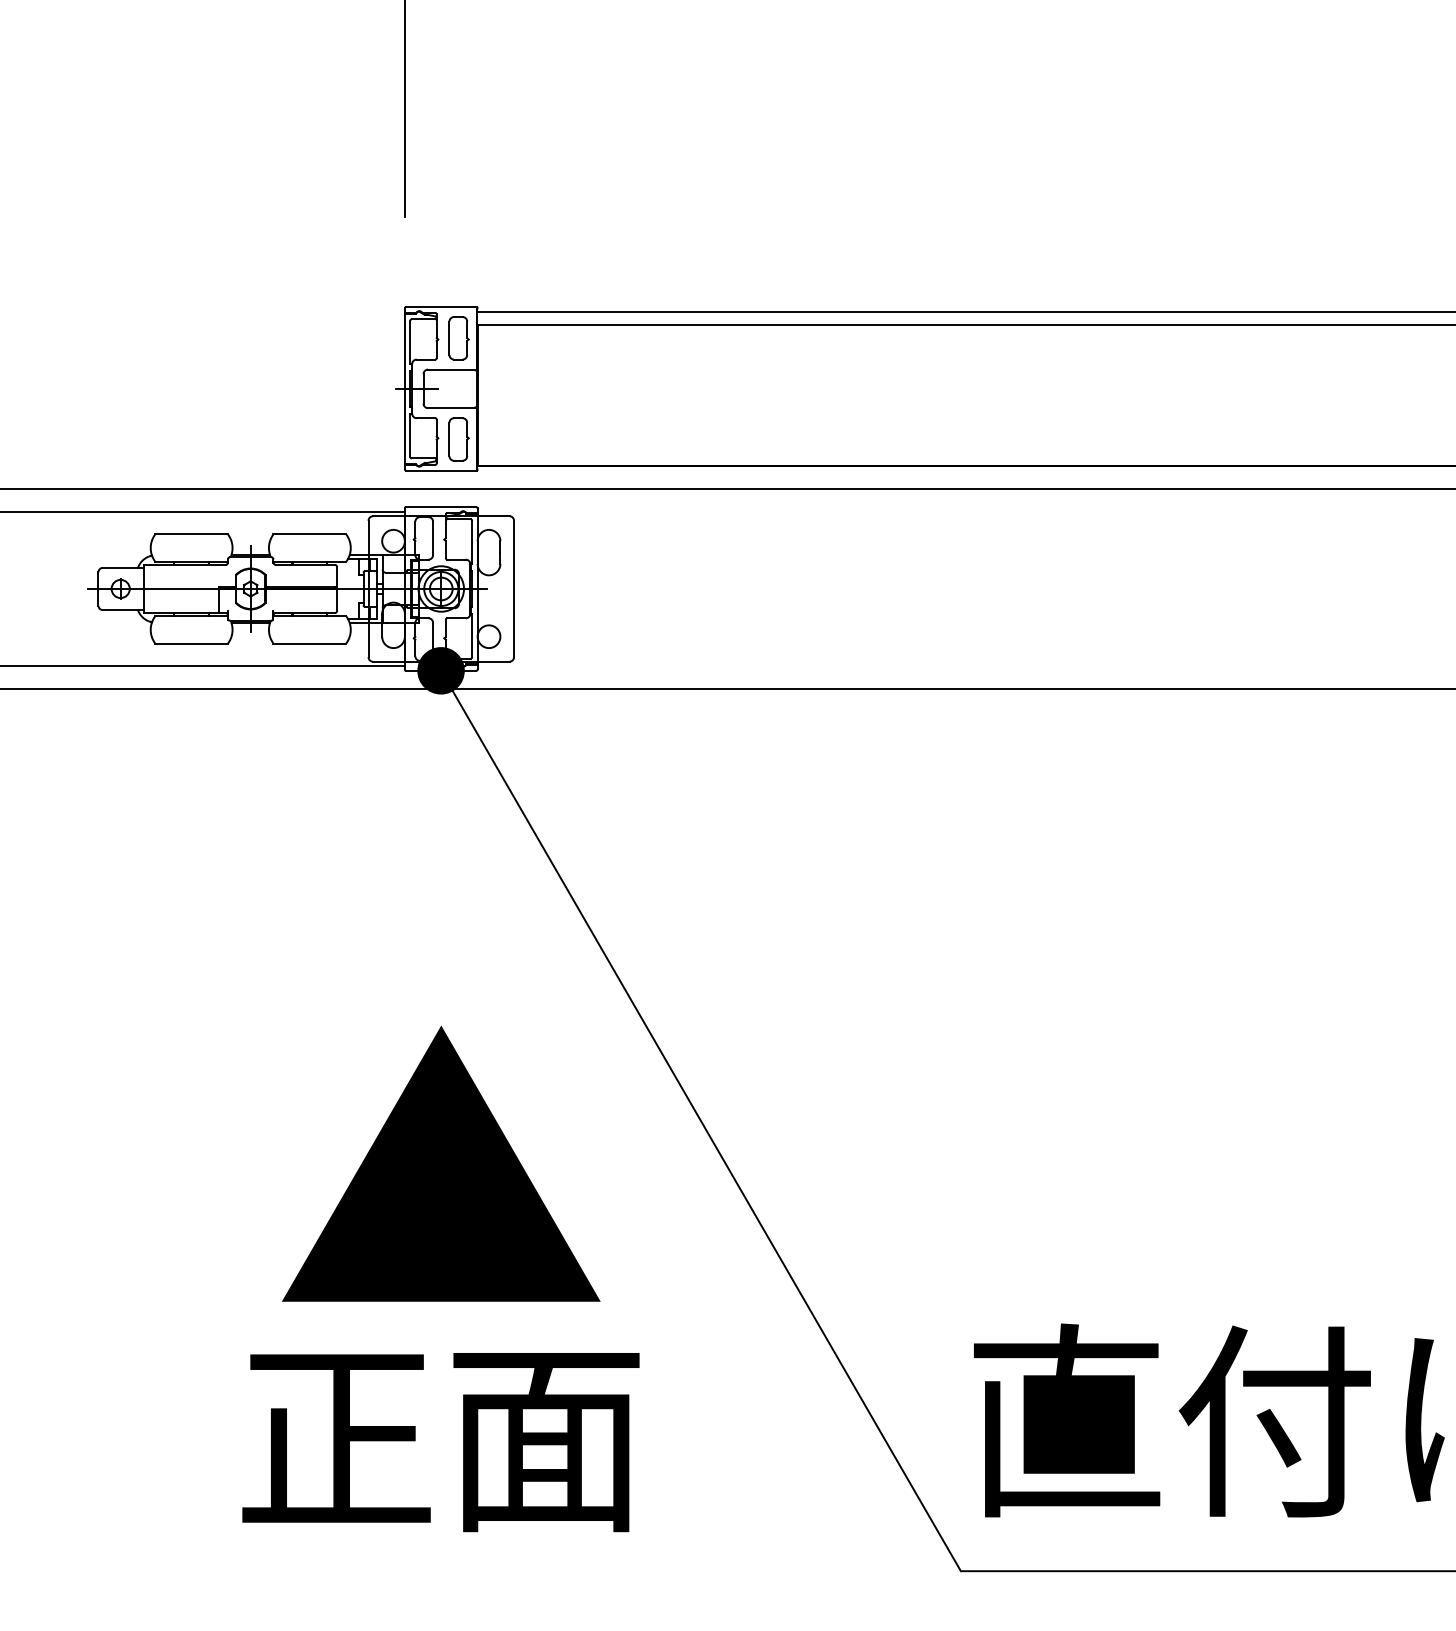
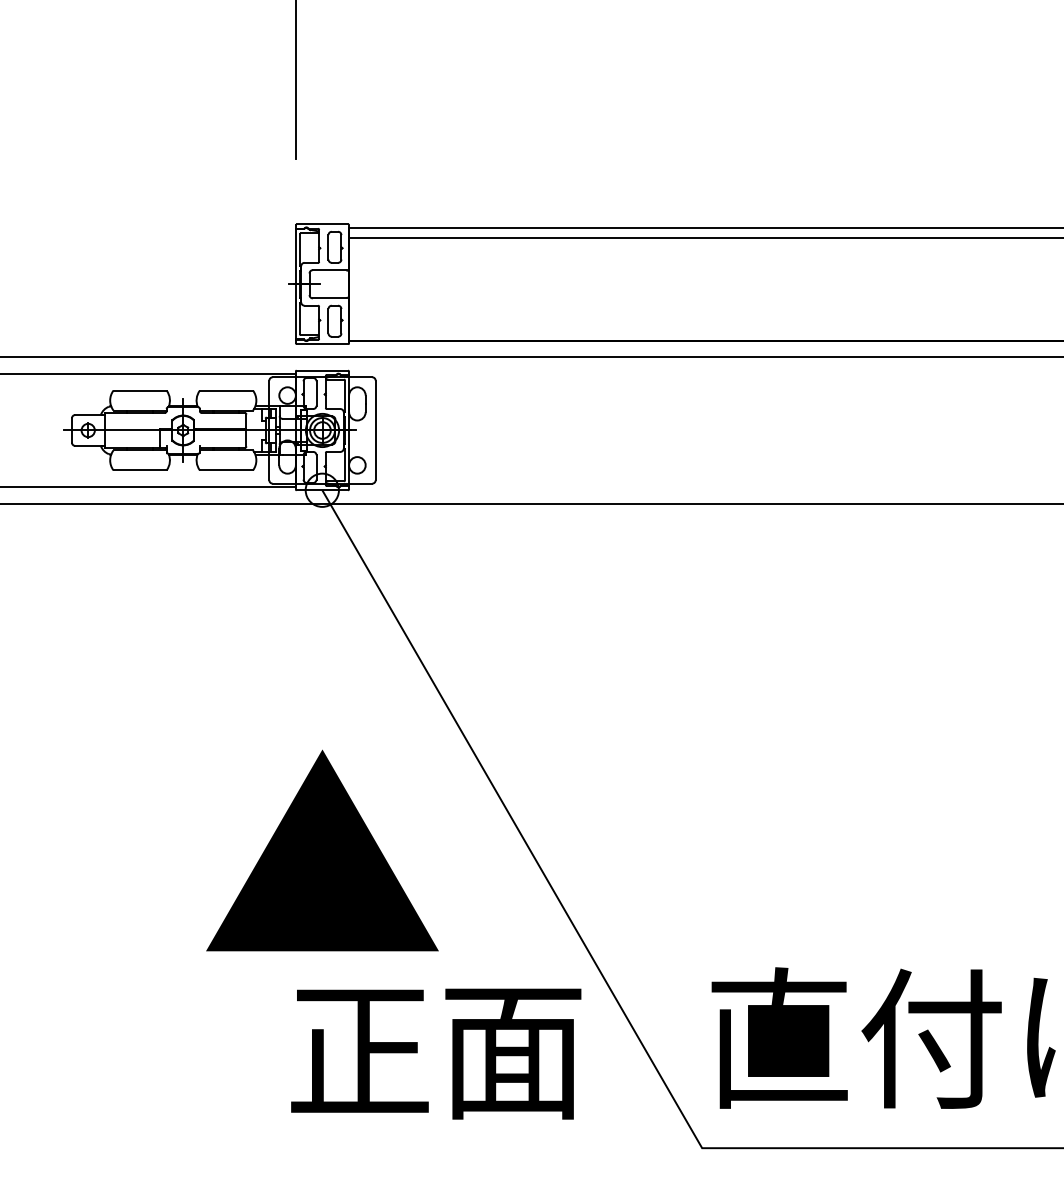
fill: (440, 670) -> (321, 490), removed
text: (440, 1442) -> (435, 1054), moved

